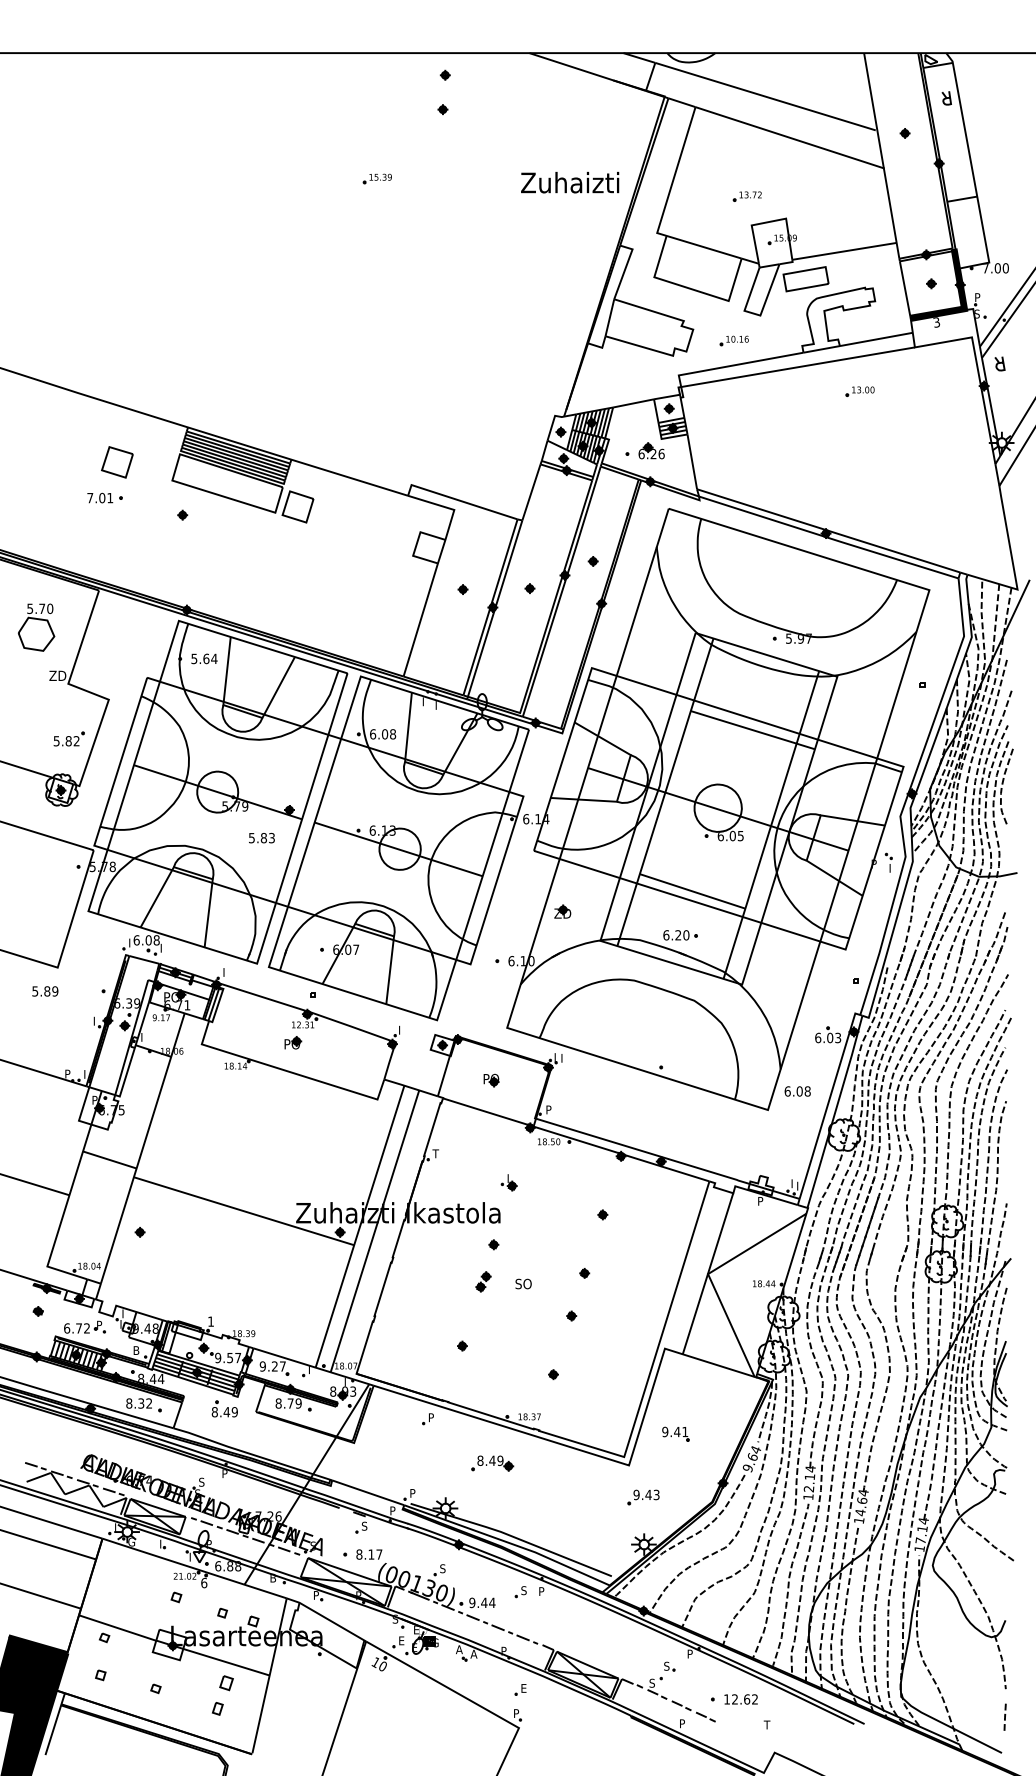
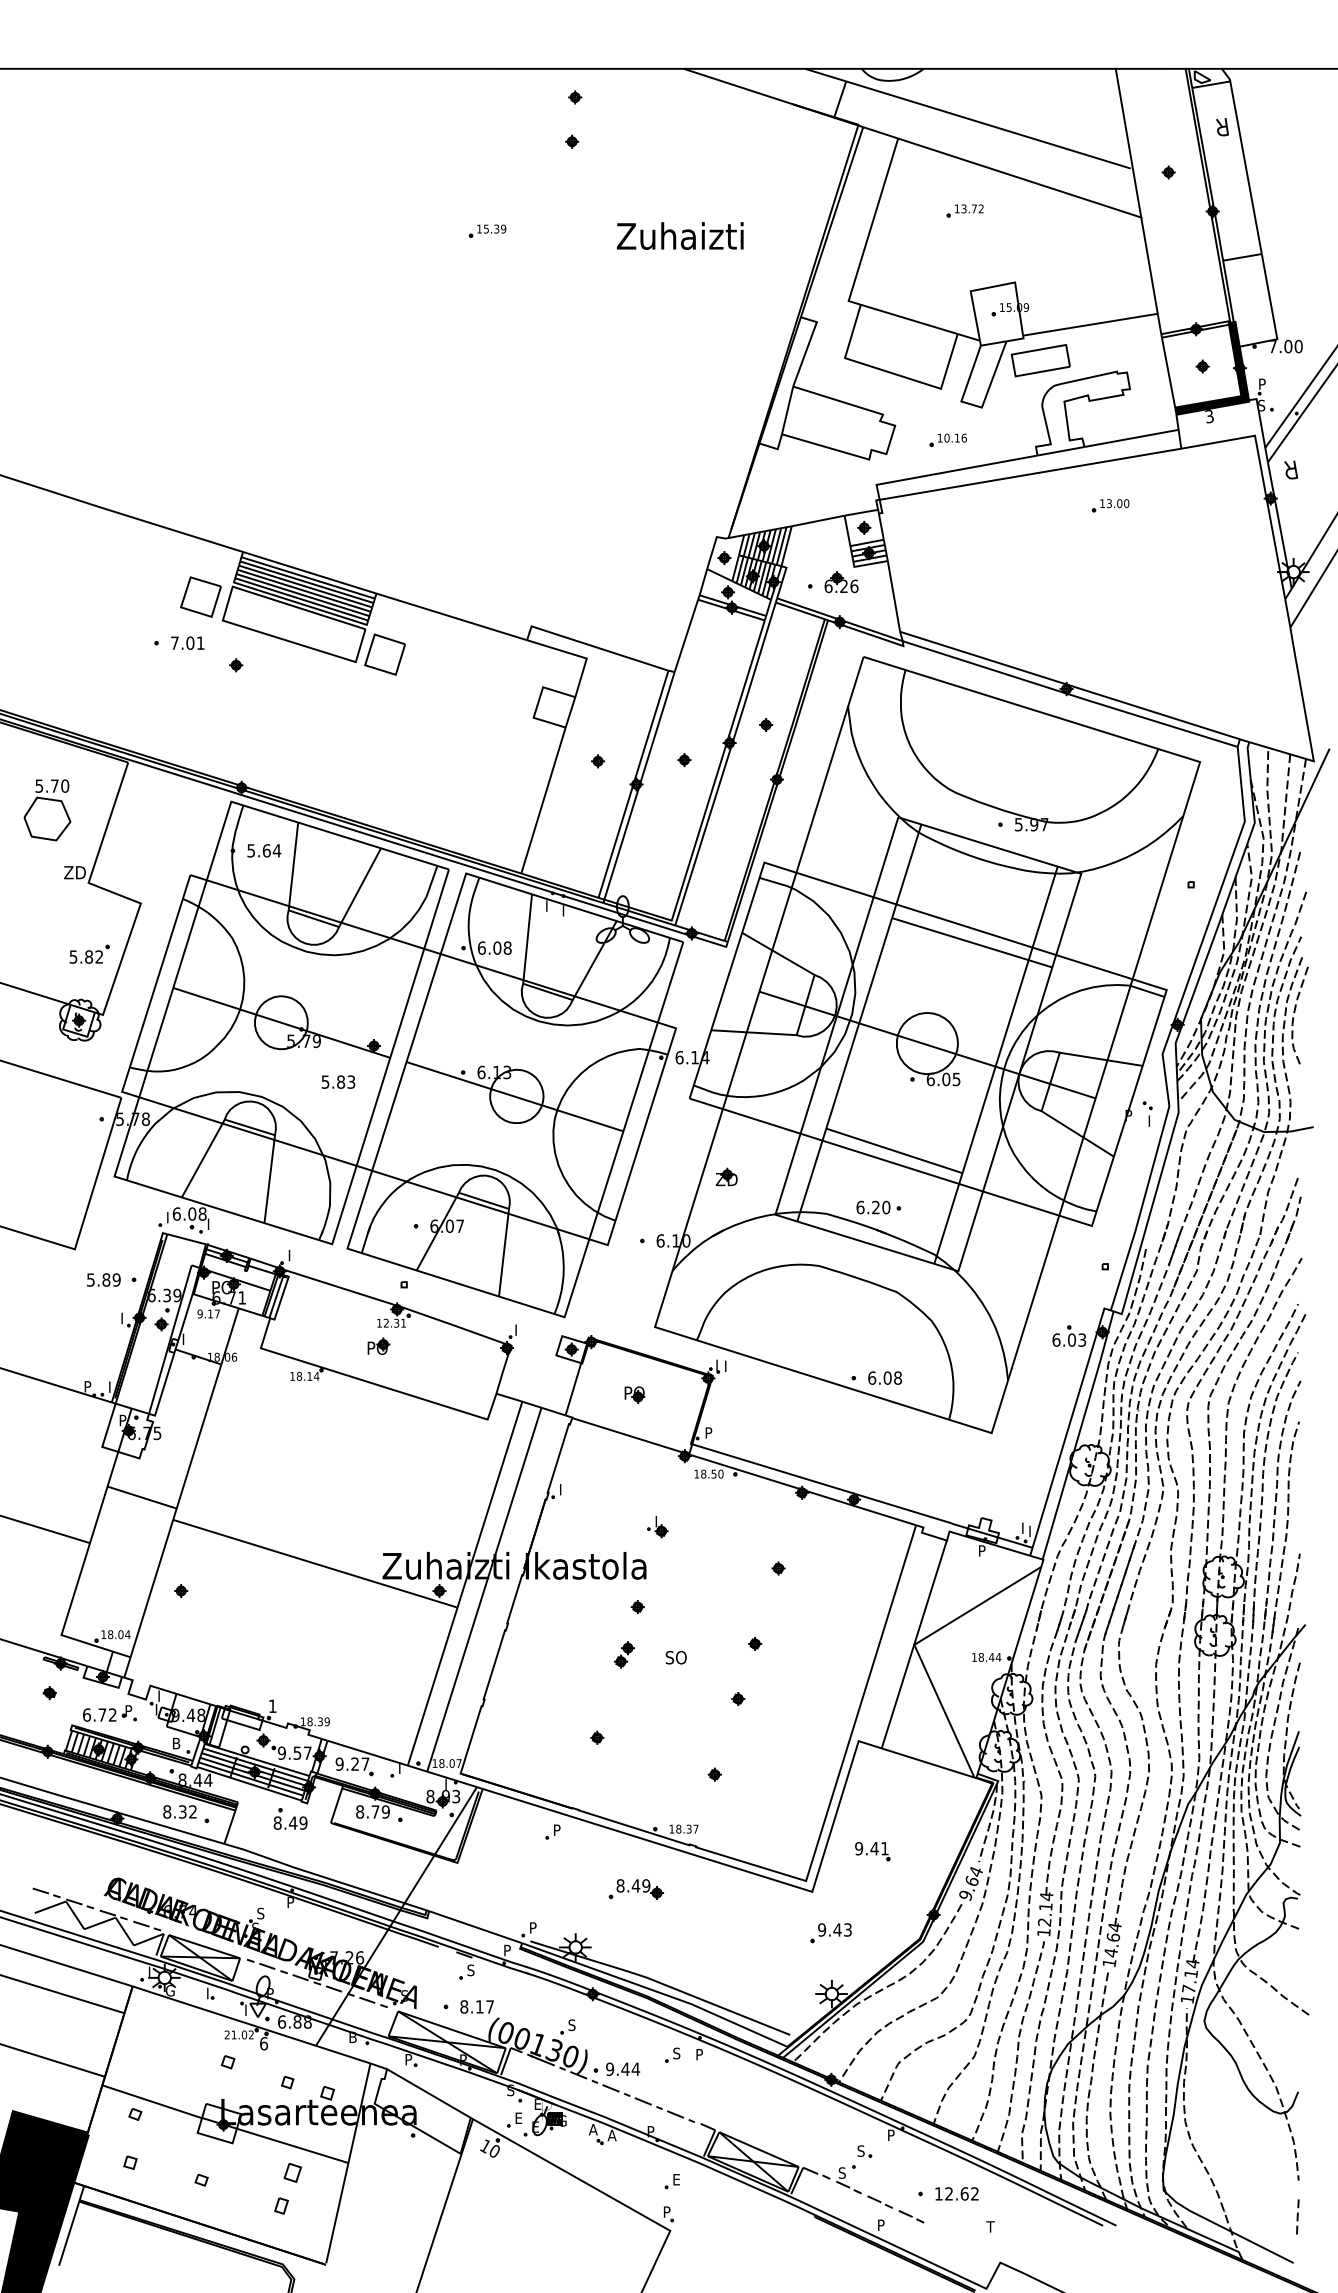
text: (570, 182) -> (680, 235), moved
part: (746, 196) -> (964, 210), moved
part: (117, 461) -> (200, 596), moved
text: (100, 497) -> (187, 642), moved
text: (45, 991) -> (103, 1279), moved
text: (797, 1090) -> (884, 1377), moved
text: (435, 1153) -> (562, 1489), T -> I

